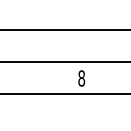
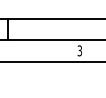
text: (81, 77) -> (79, 50), 8 -> 3

